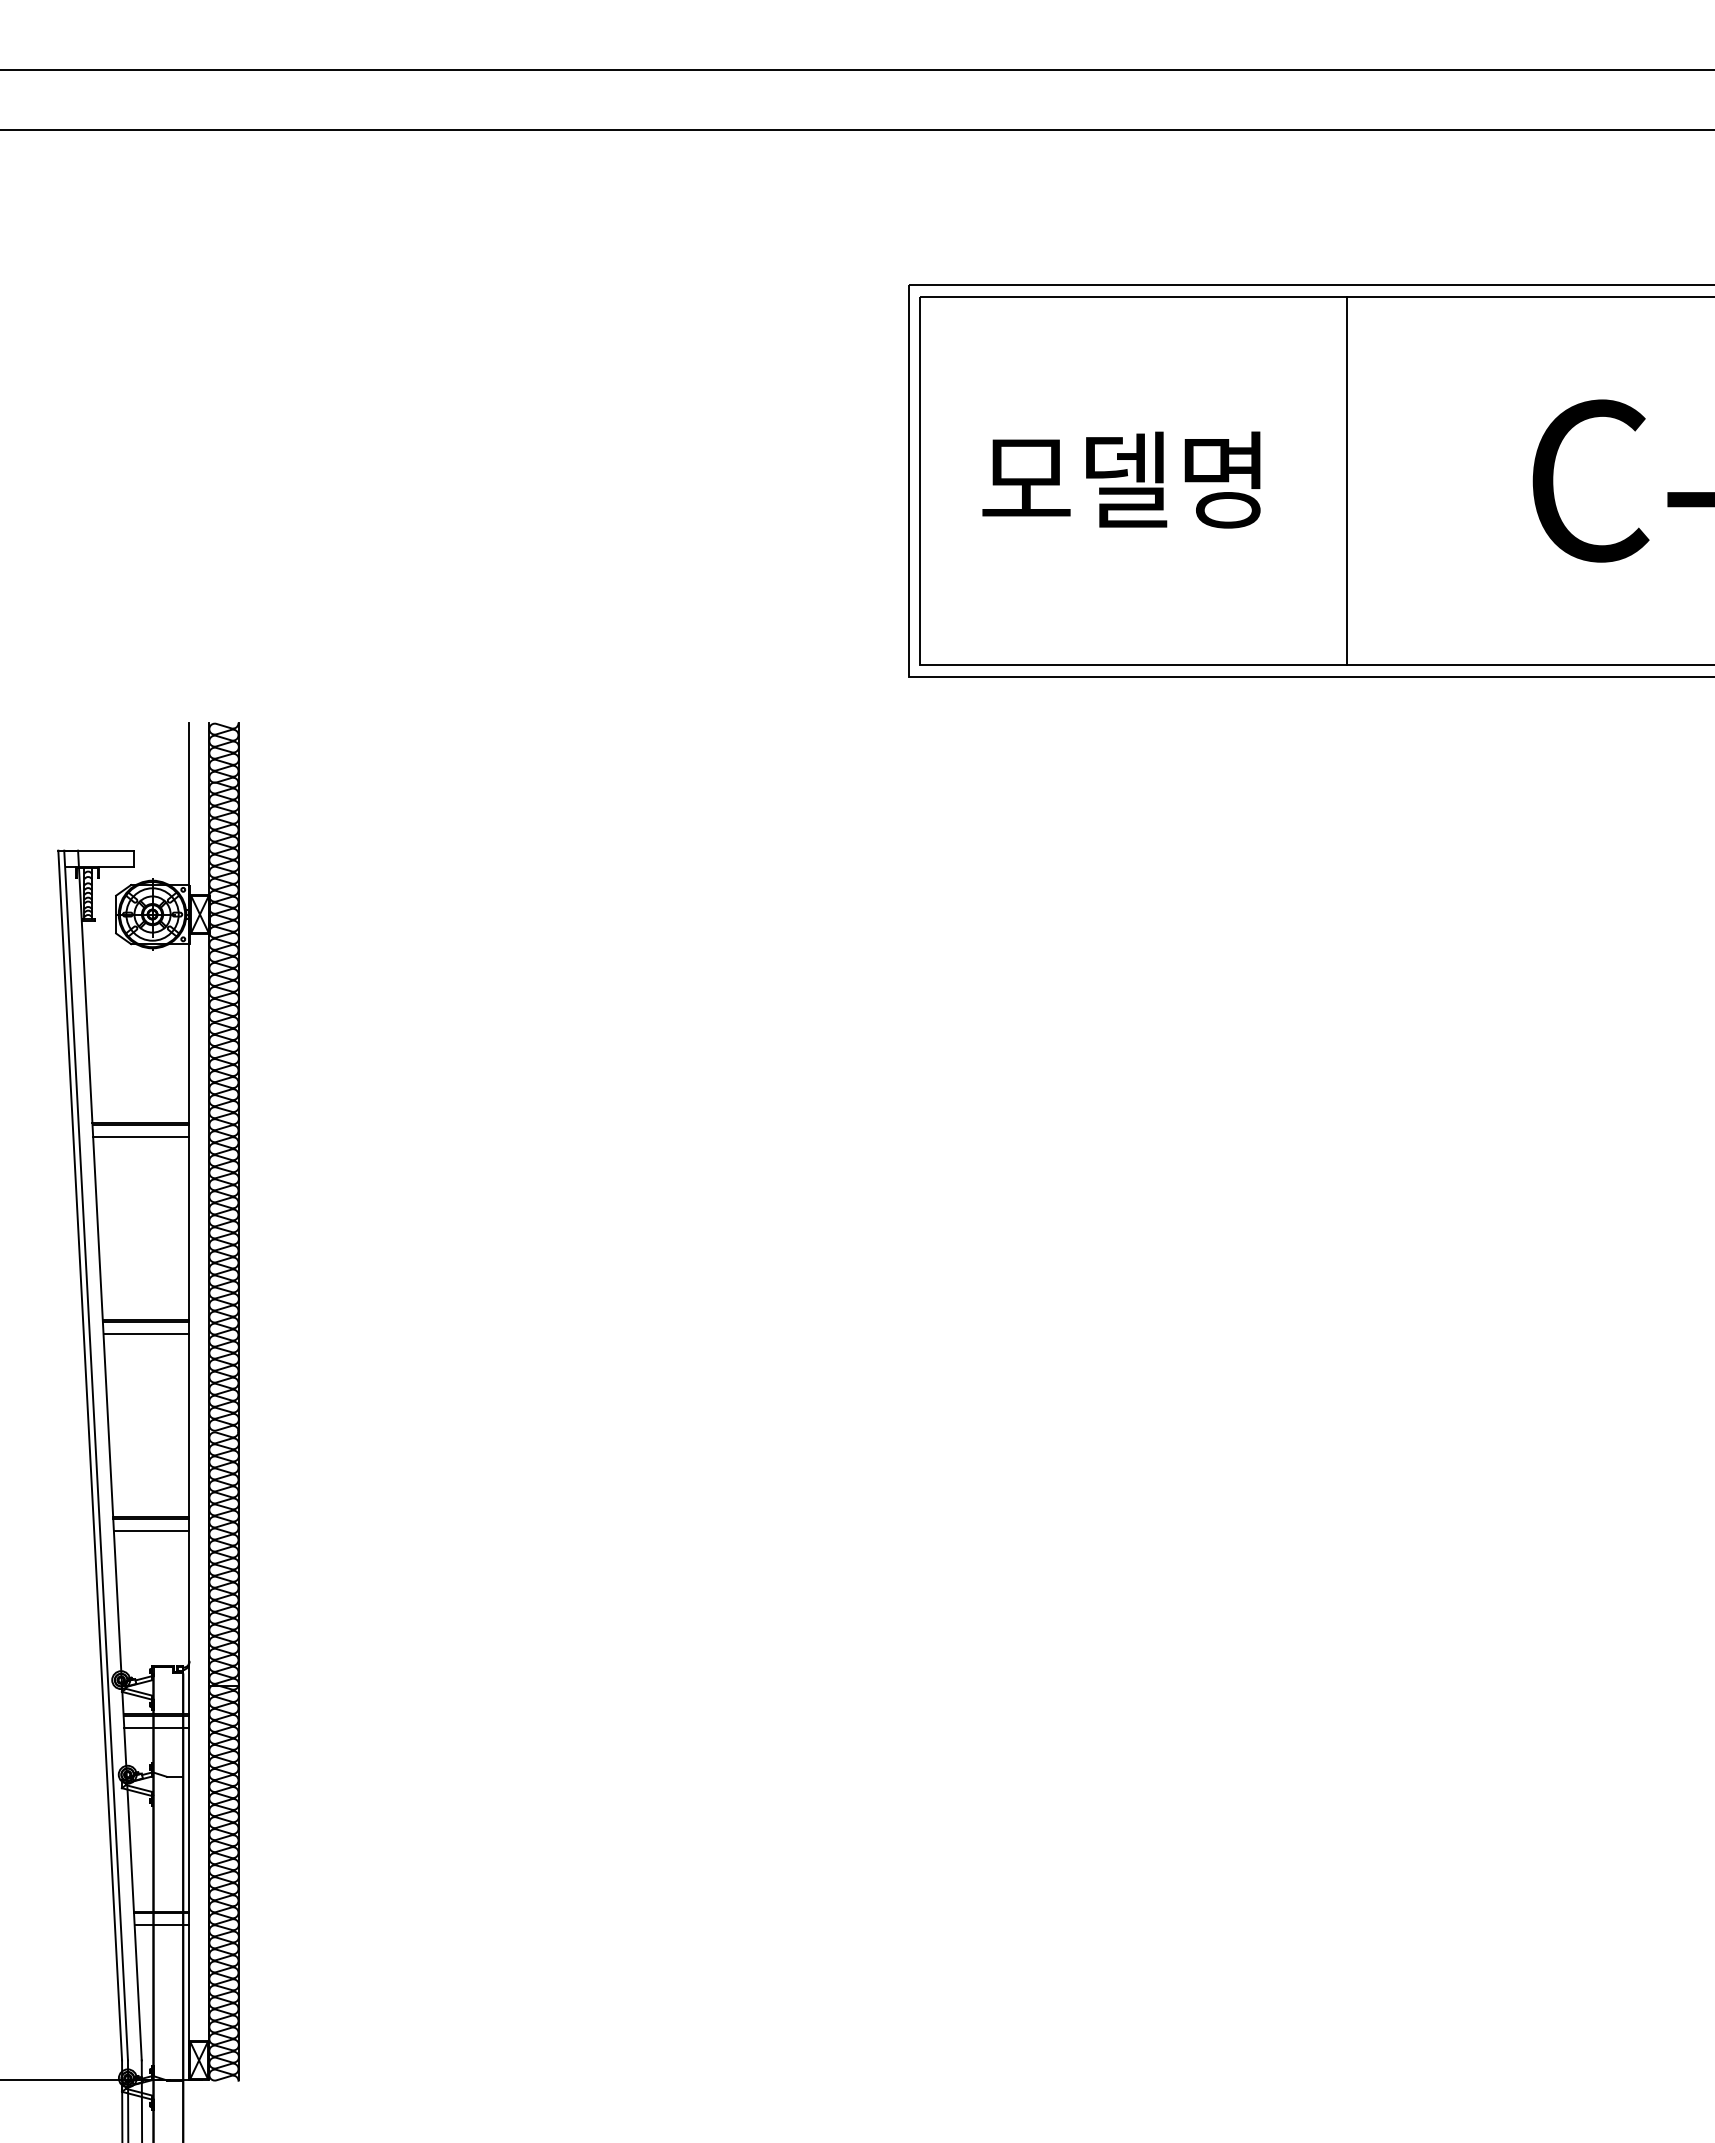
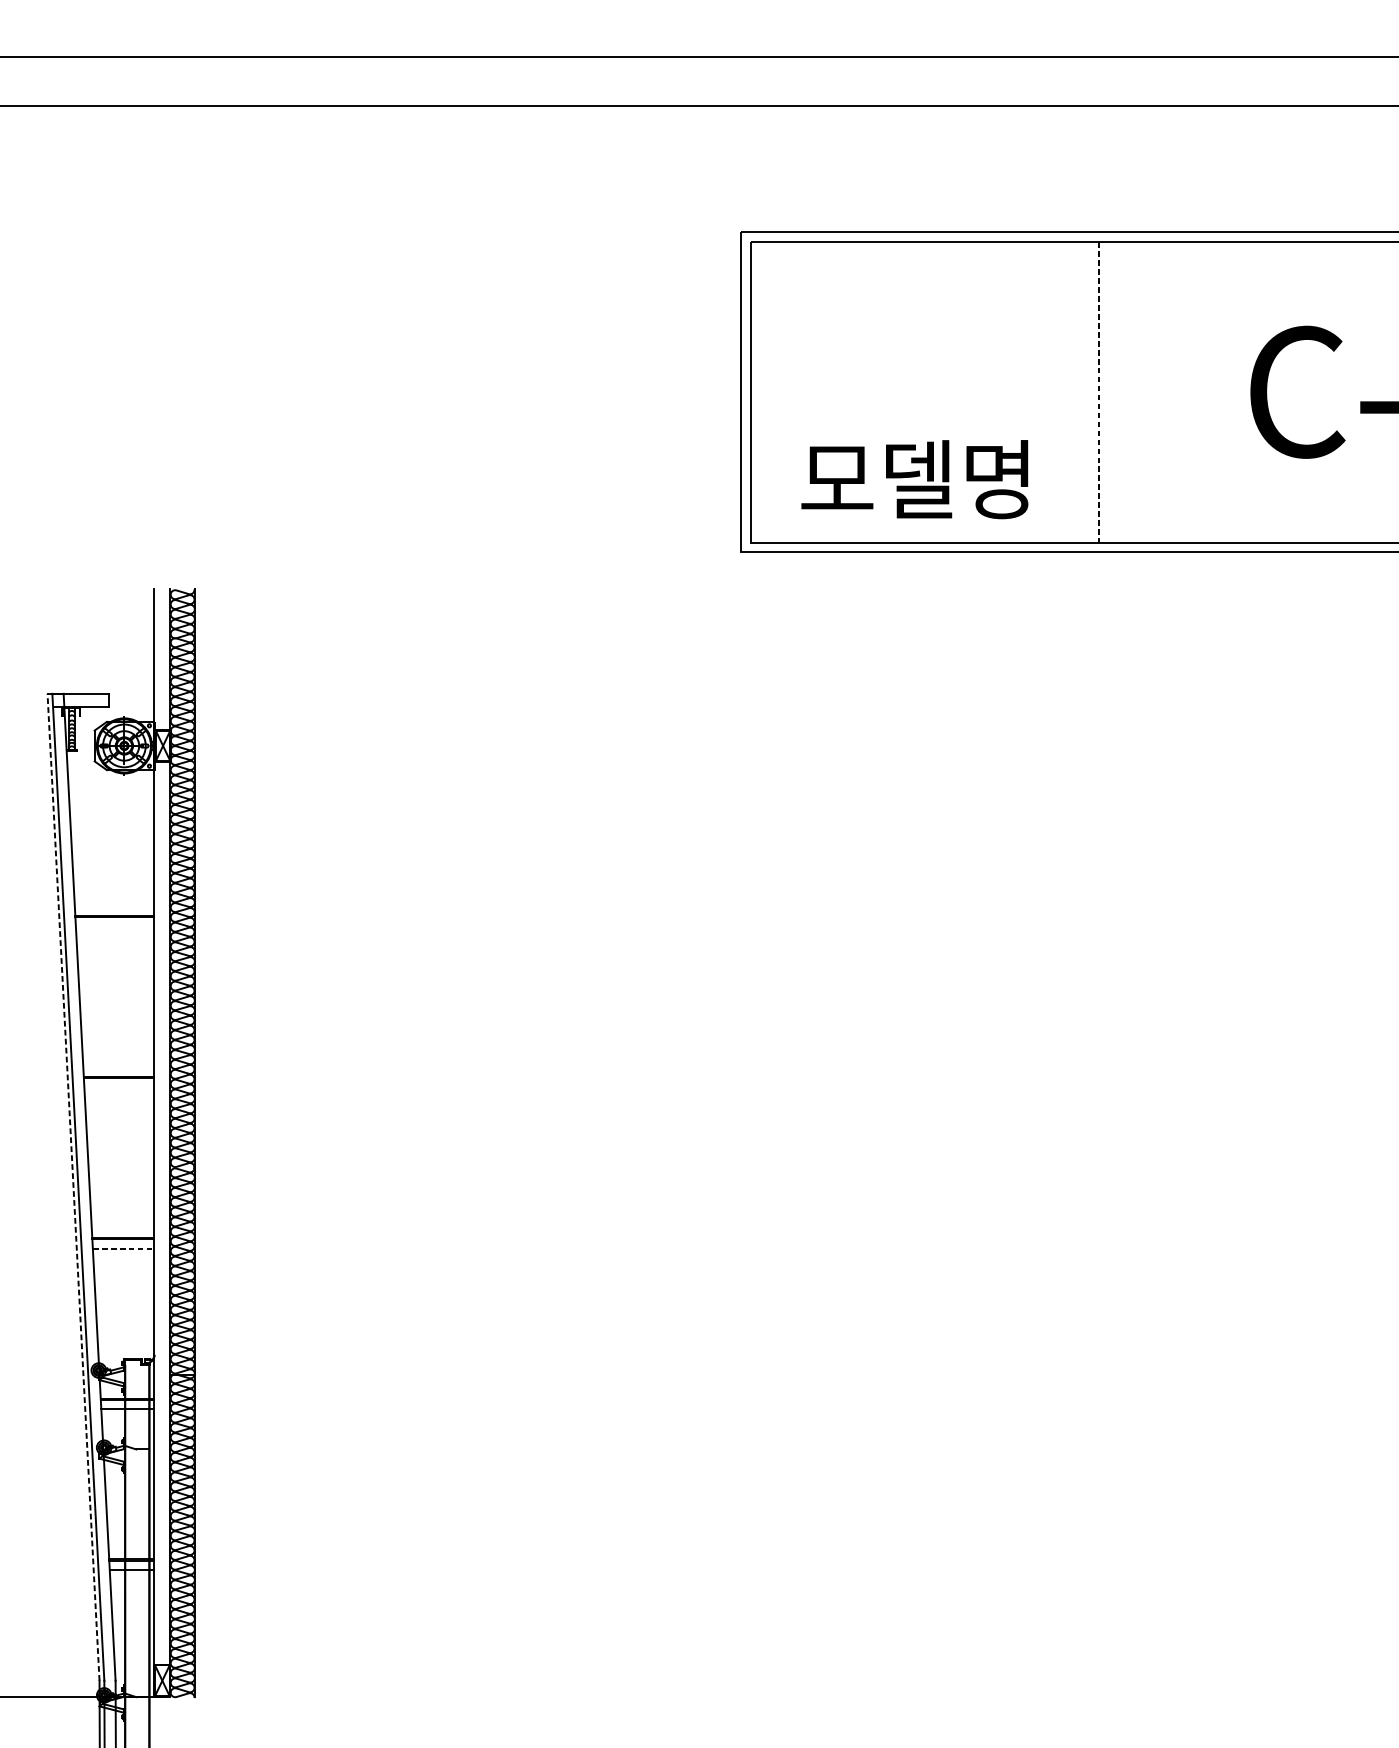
text: (1121, 479) -> (914, 479), moved
line: (1346, 481) -> (1098, 392), solid -> dashed
line: (141, 1136) -> (115, 927), removed
line: (146, 1333) -> (119, 1087), removed
line: (90, 1455) -> (73, 1187), solid -> dashed
line: (151, 1530) -> (123, 1248), solid -> dashed

